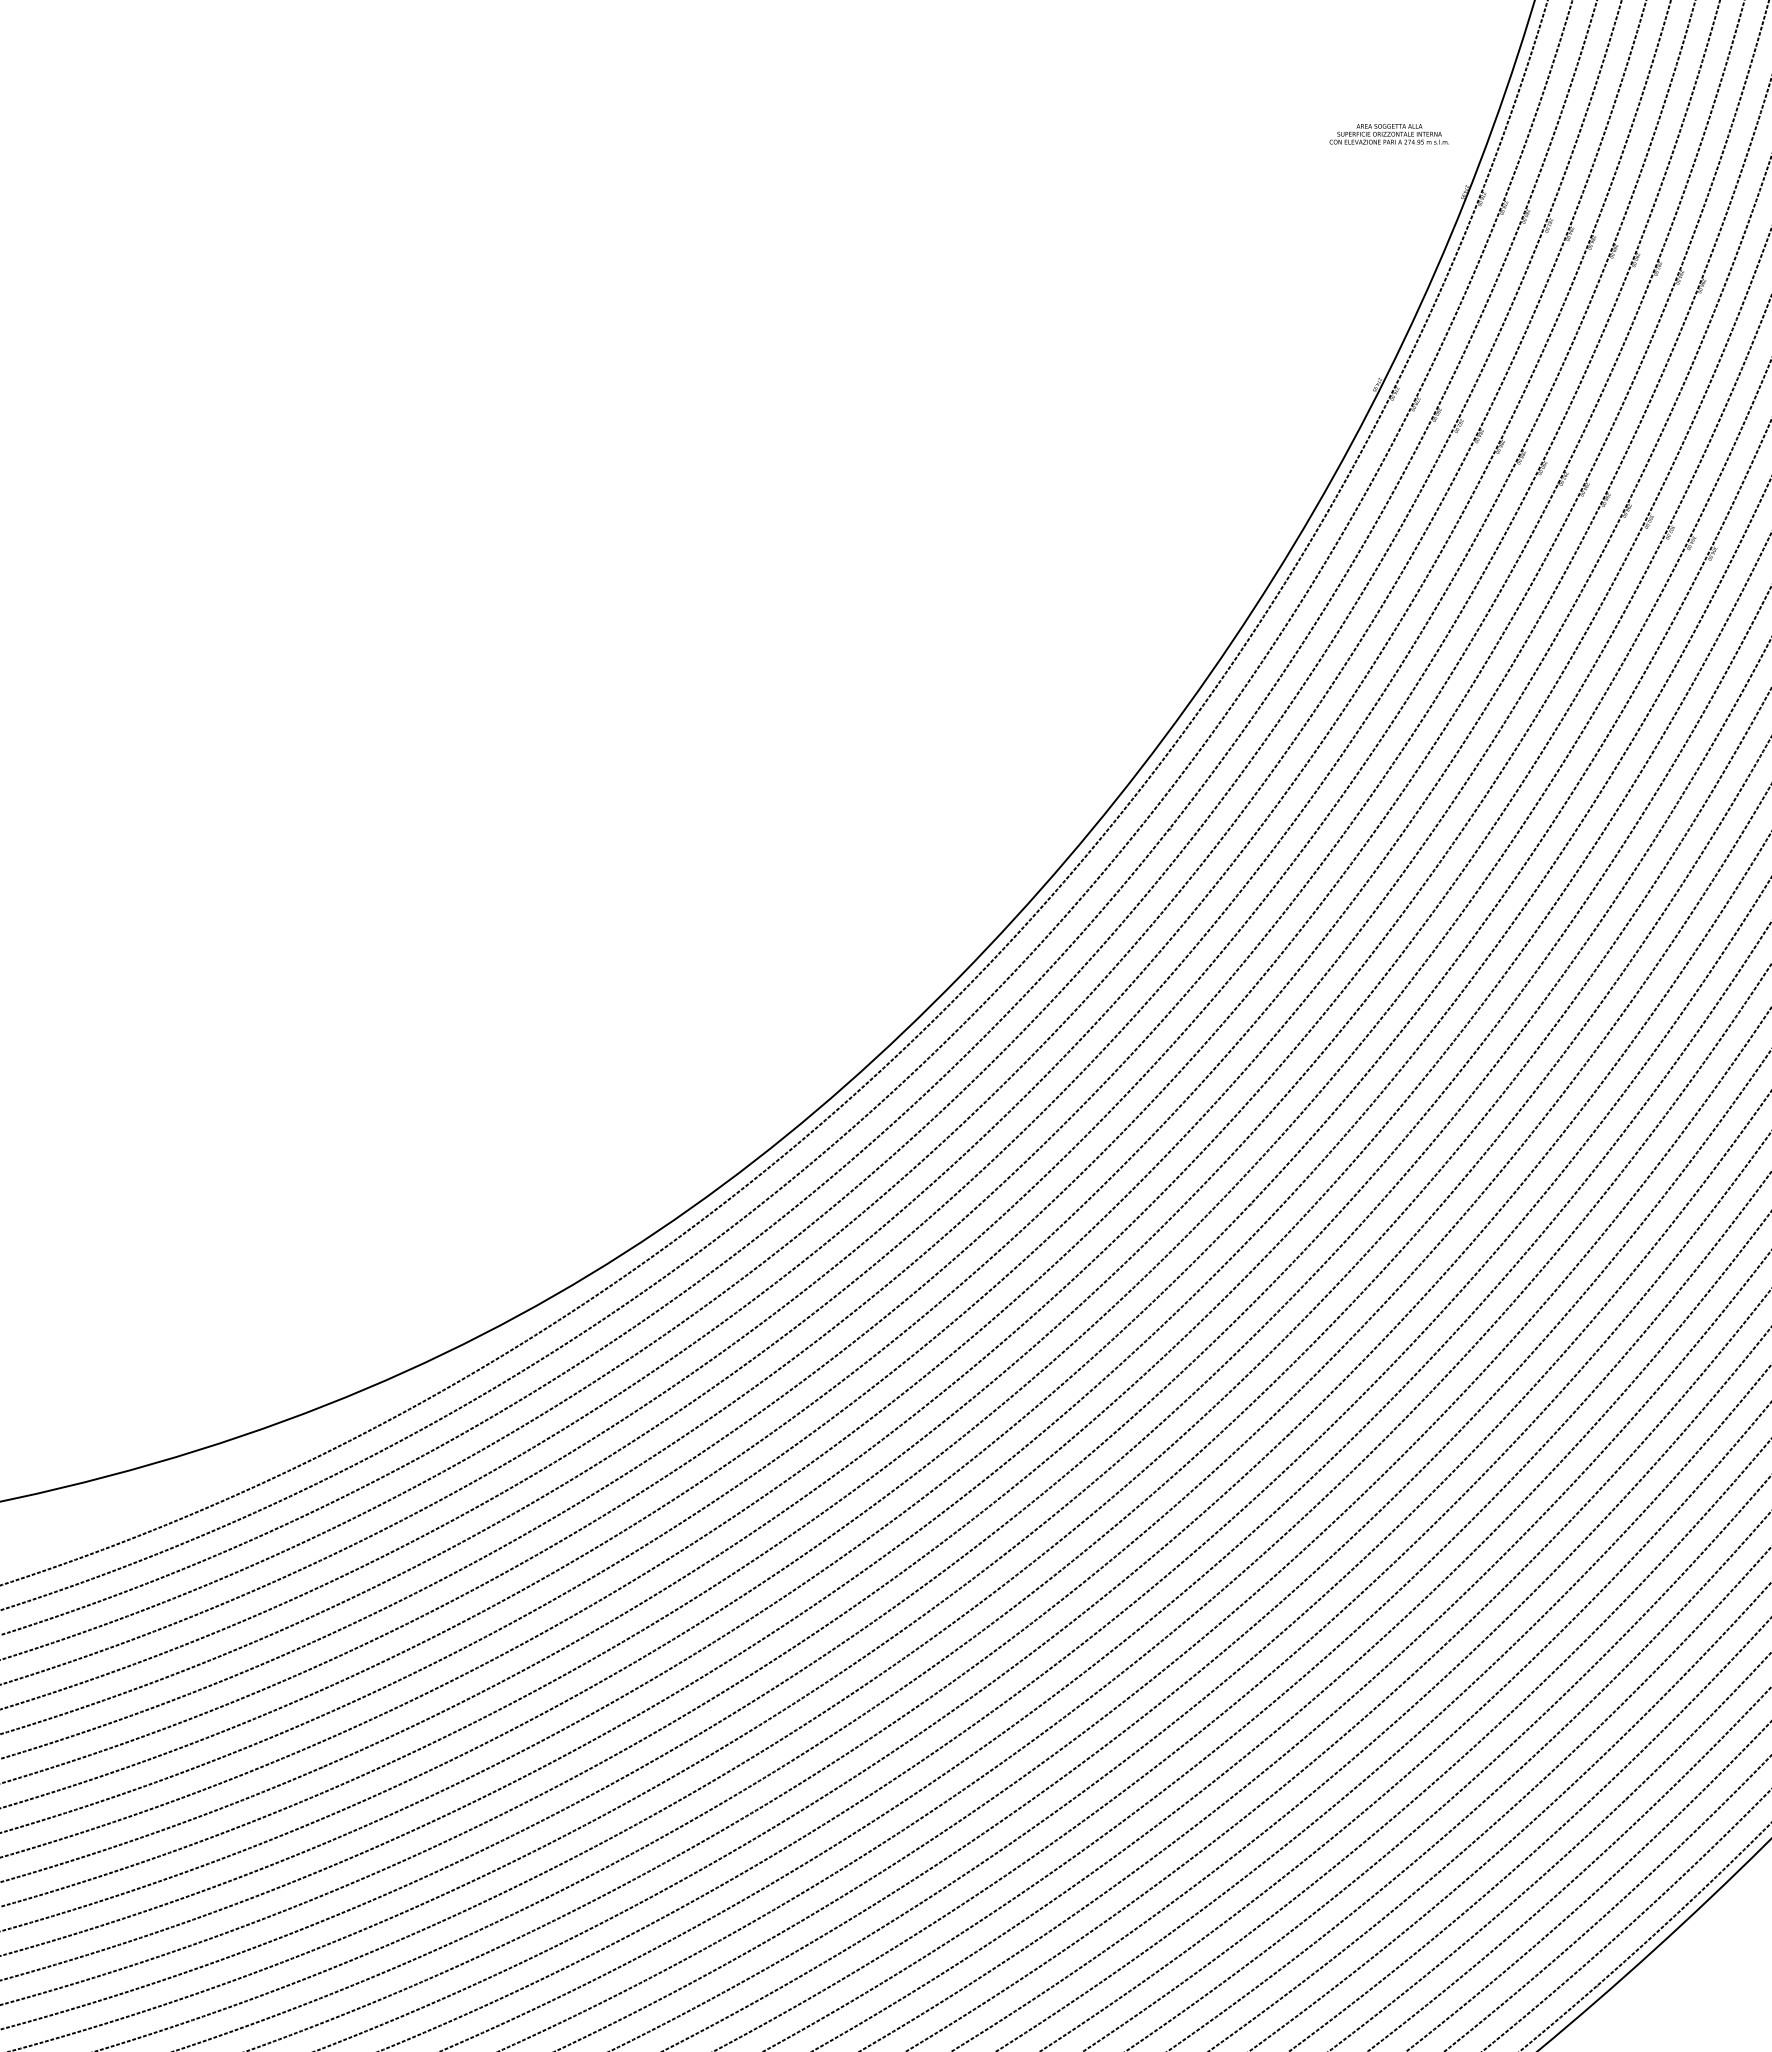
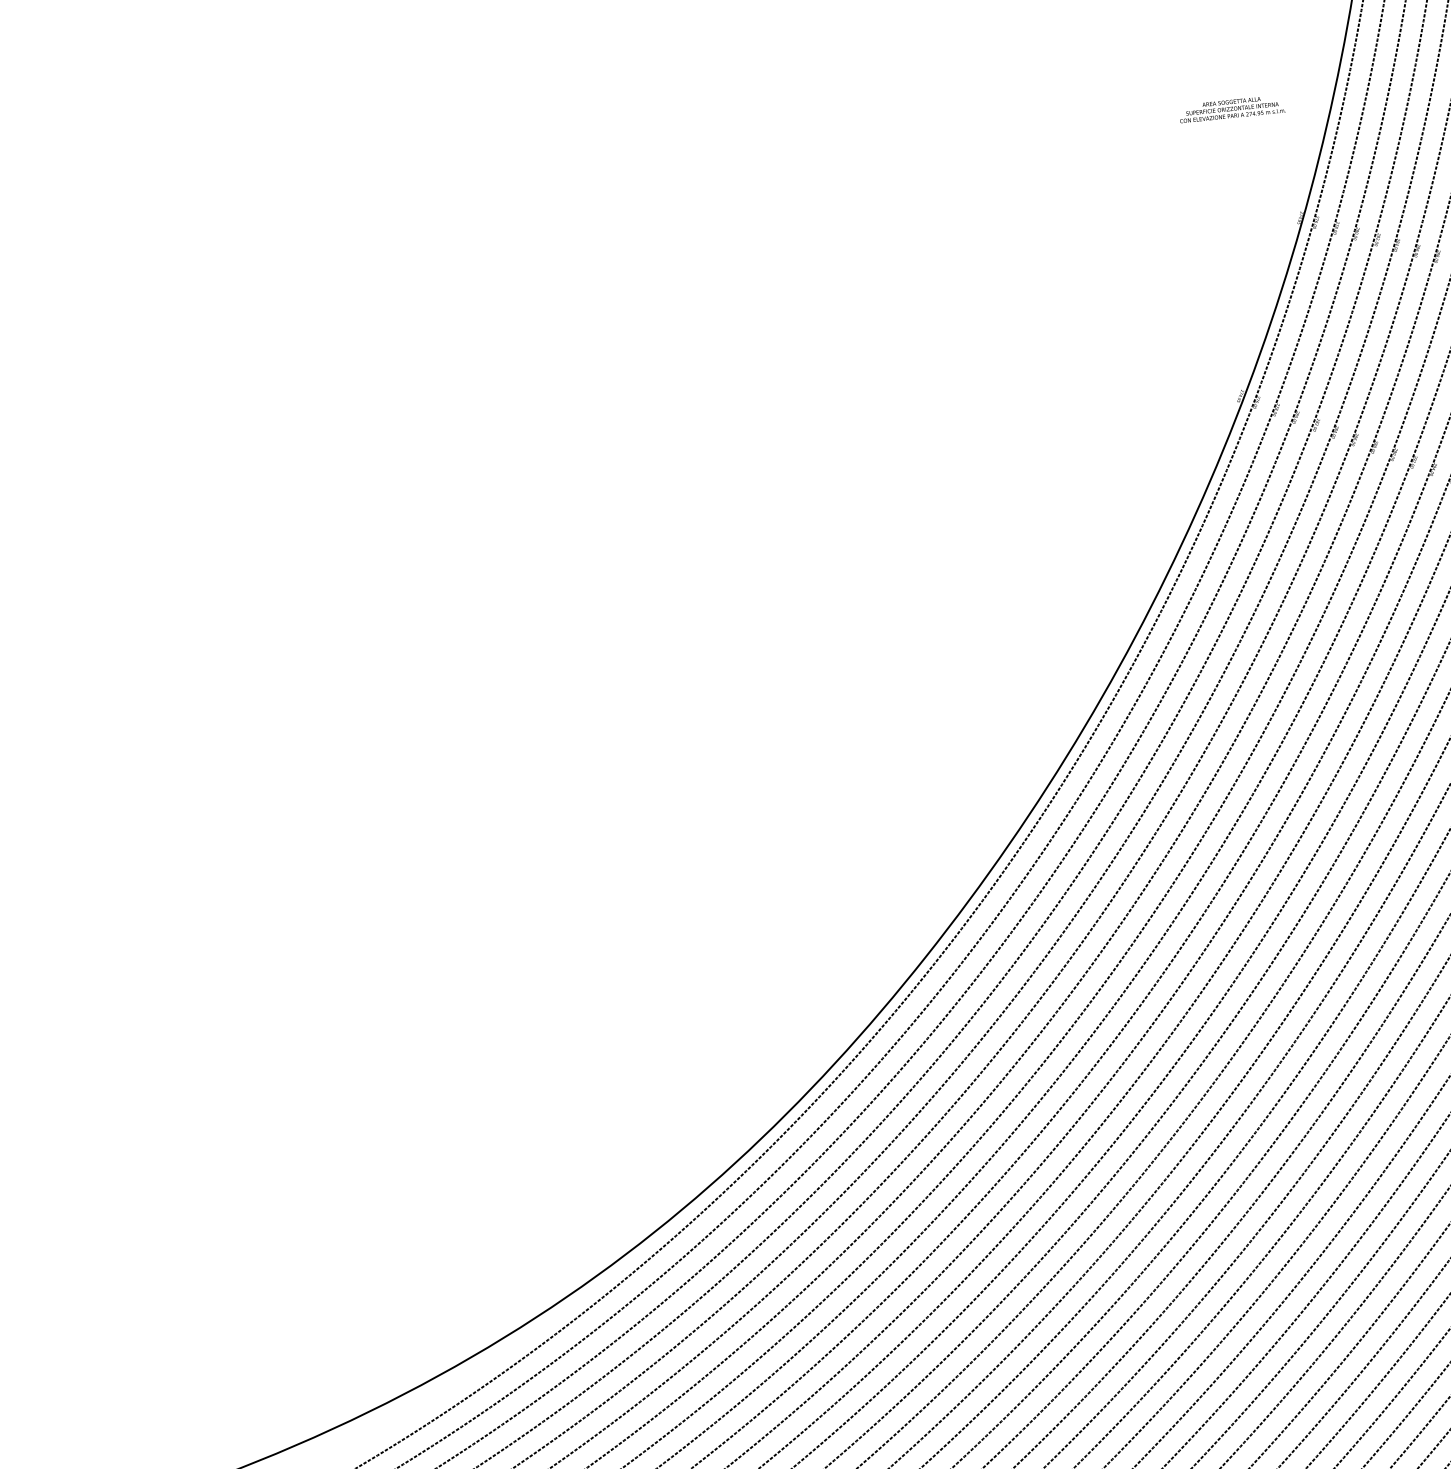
text: (1388, 134) -> (1231, 109), moved

